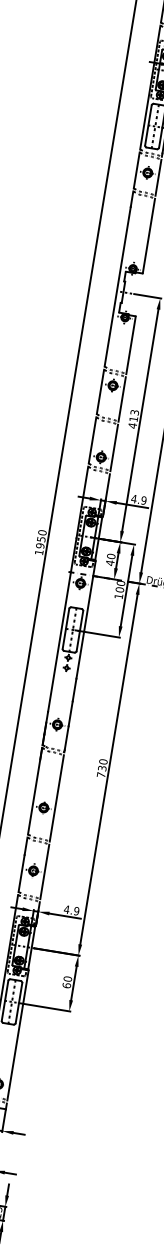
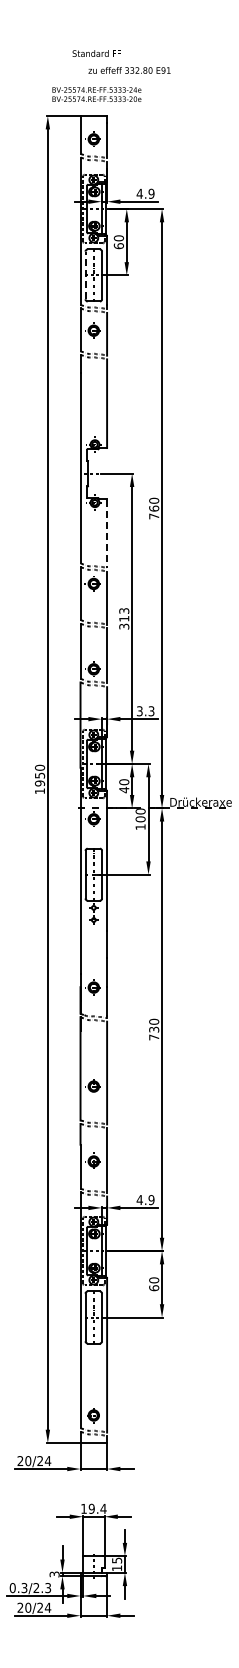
line: (148, 125) -> (85, 275), solid -> dashed
line: (131, 346) -> (107, 534), solid -> dashed
text: (132, 425) -> (124, 626), 413 -> 313
text: (138, 499) -> (145, 711), 4.9 -> 3.3

